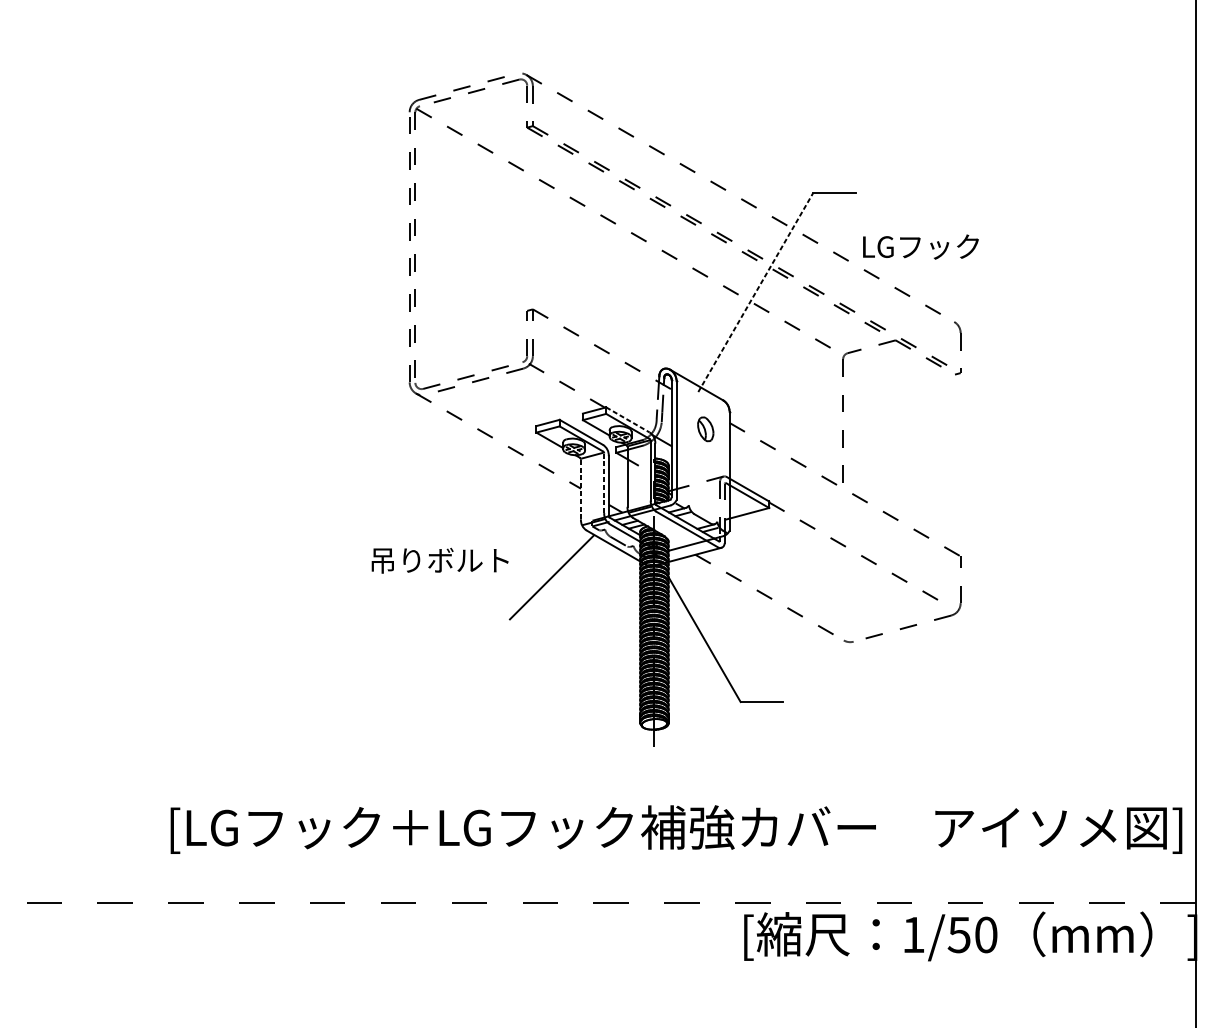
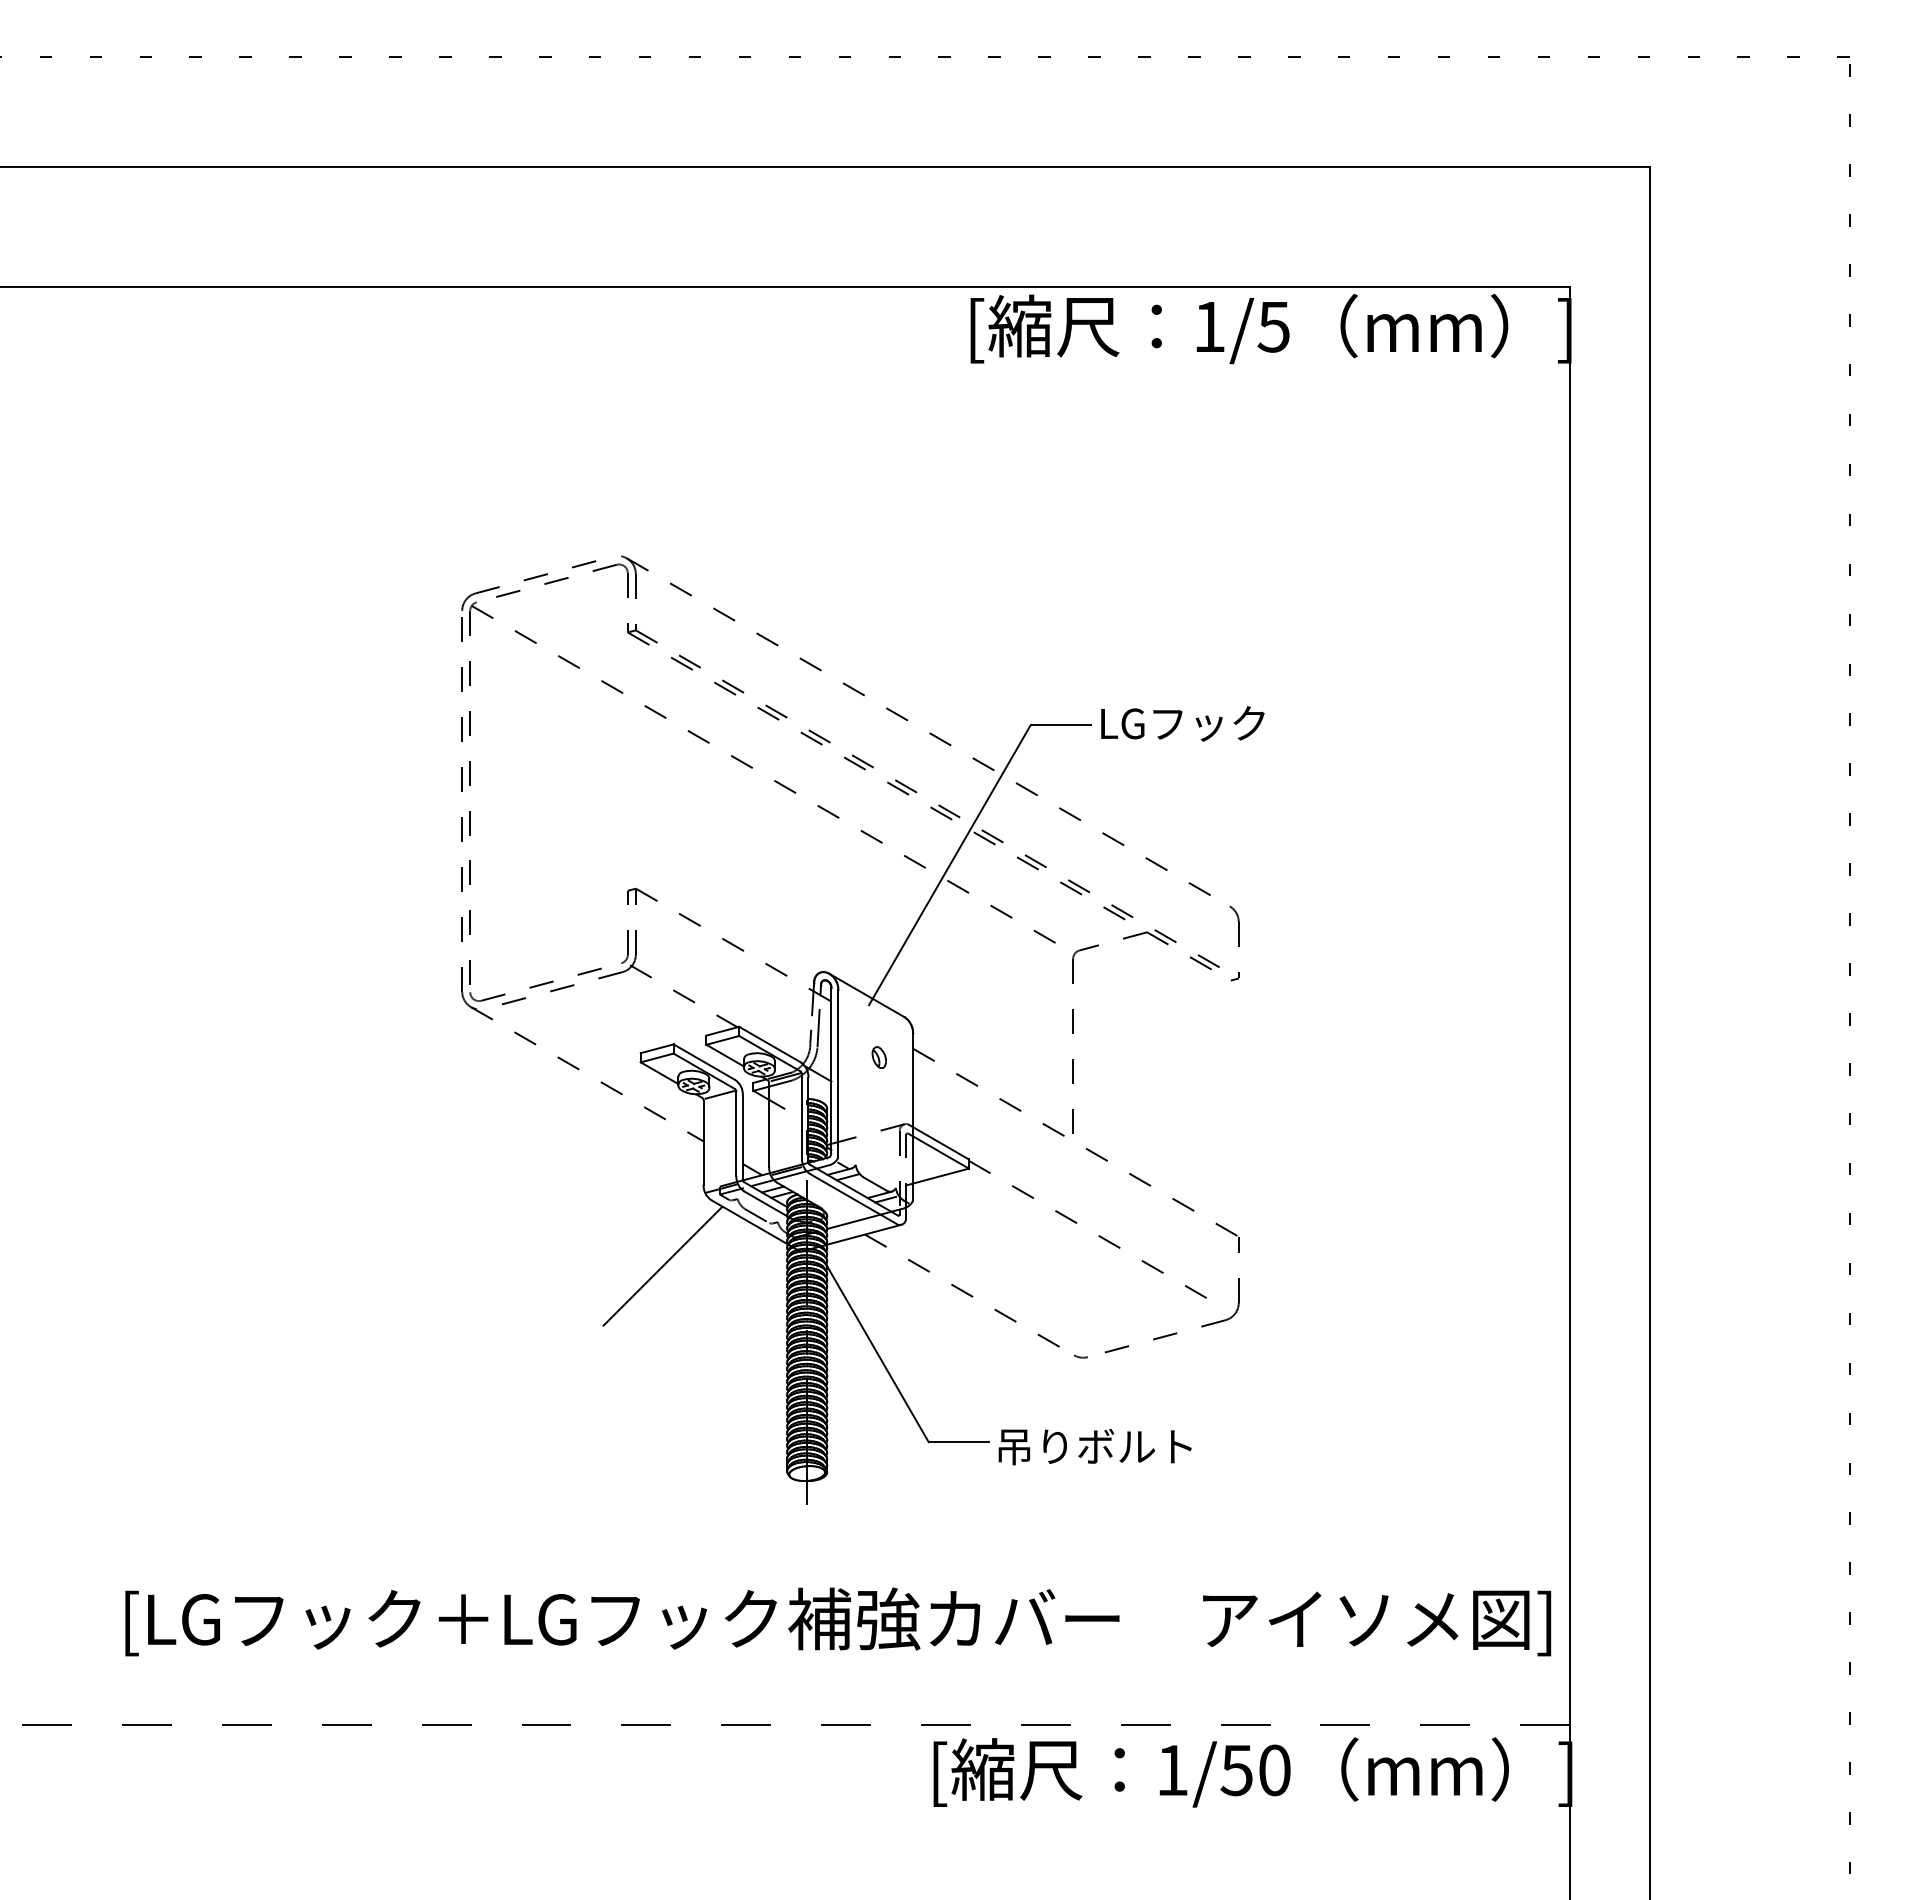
text: (920, 246) -> (1182, 723), moved
line: (755, 292) -> (949, 865), dashed -> solid
line: (628, 419) -> (770, 1044), dashed -> solid
part: (705, 429) -> (878, 1057), size x0.62
line: (604, 483) -> (736, 1133), dashed -> solid
line: (580, 489) -> (703, 1142), dashed -> solid
text: (439, 560) -> (1094, 1446), moved

